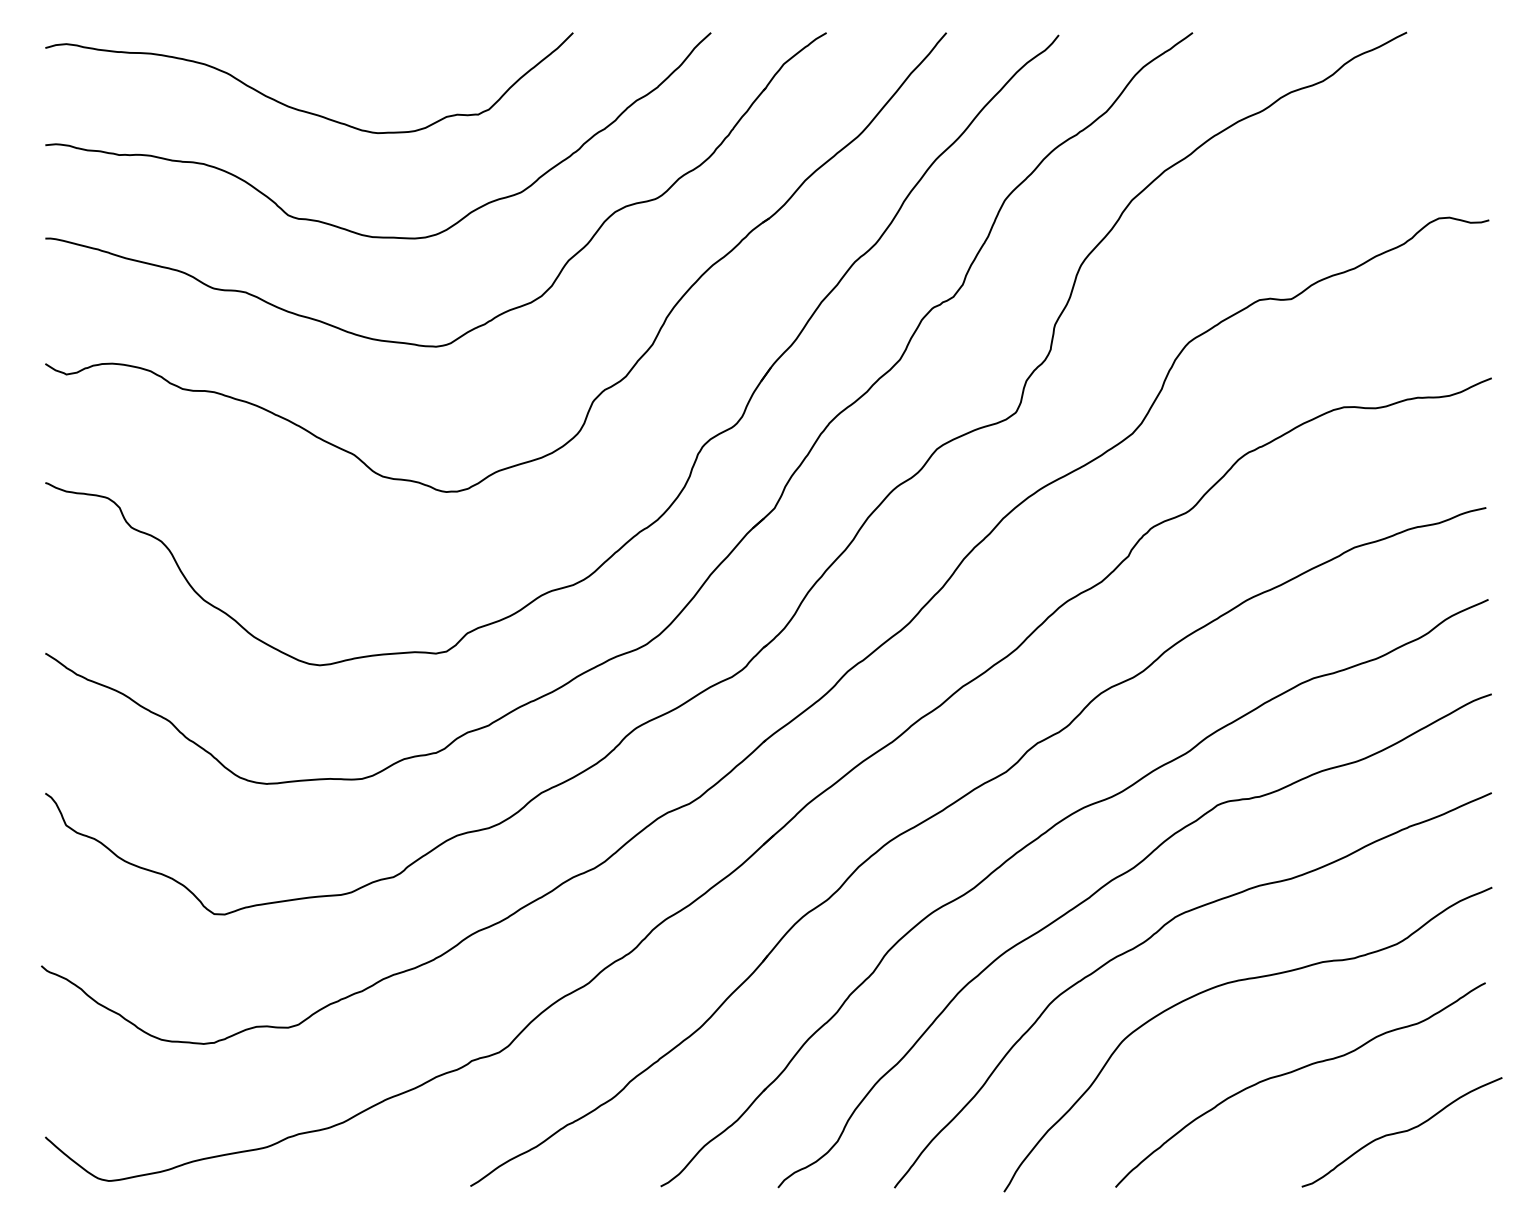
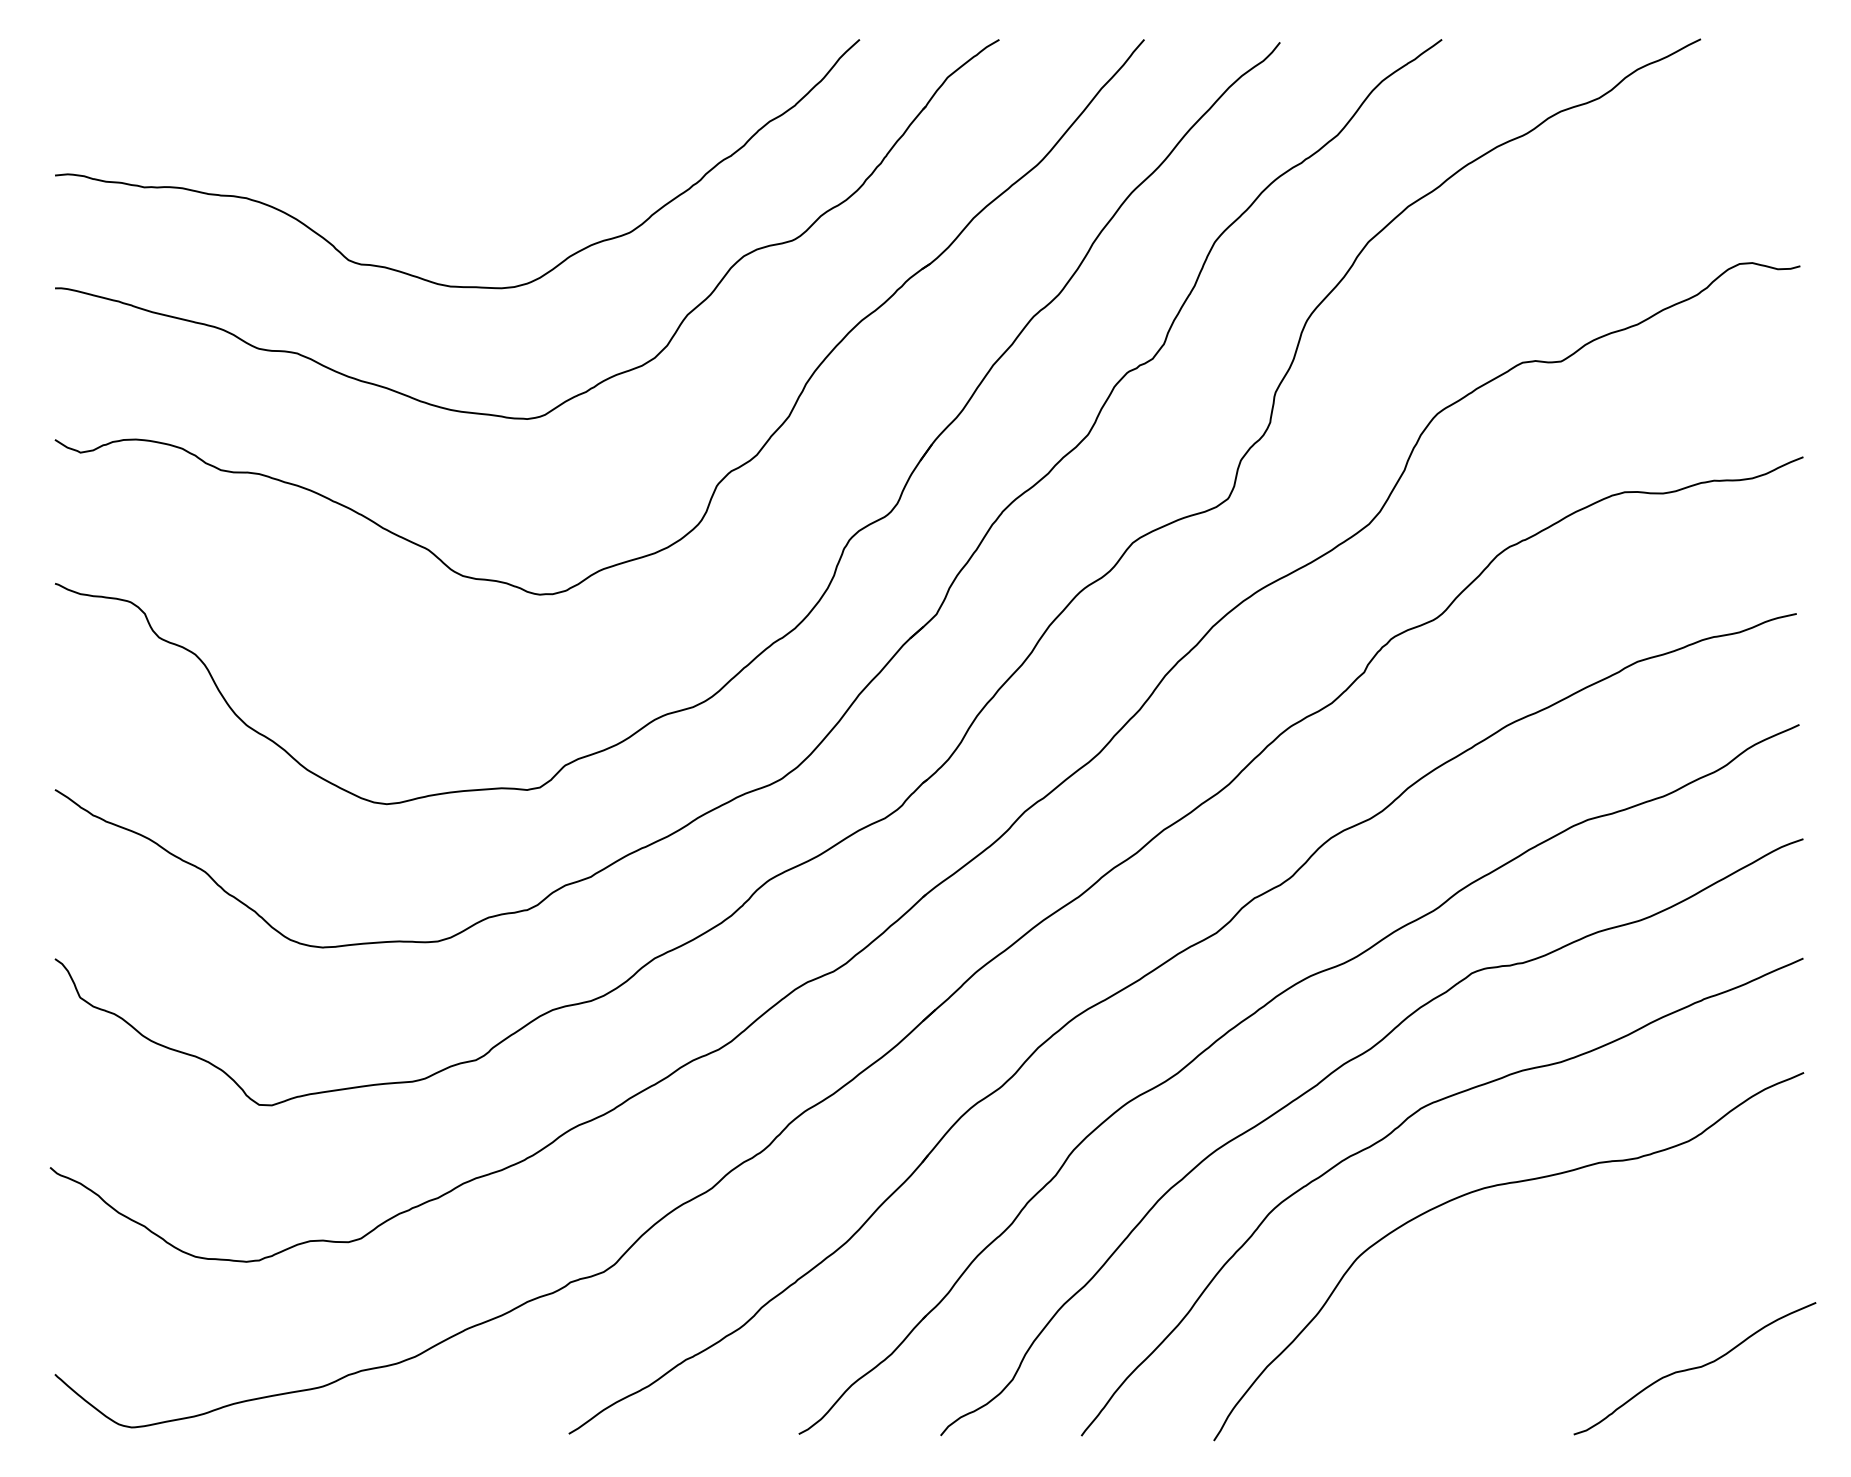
curve: (303, 110) -> (367, 133), removed
curve: (1294, 1071) -> (1565, 1295), removed

